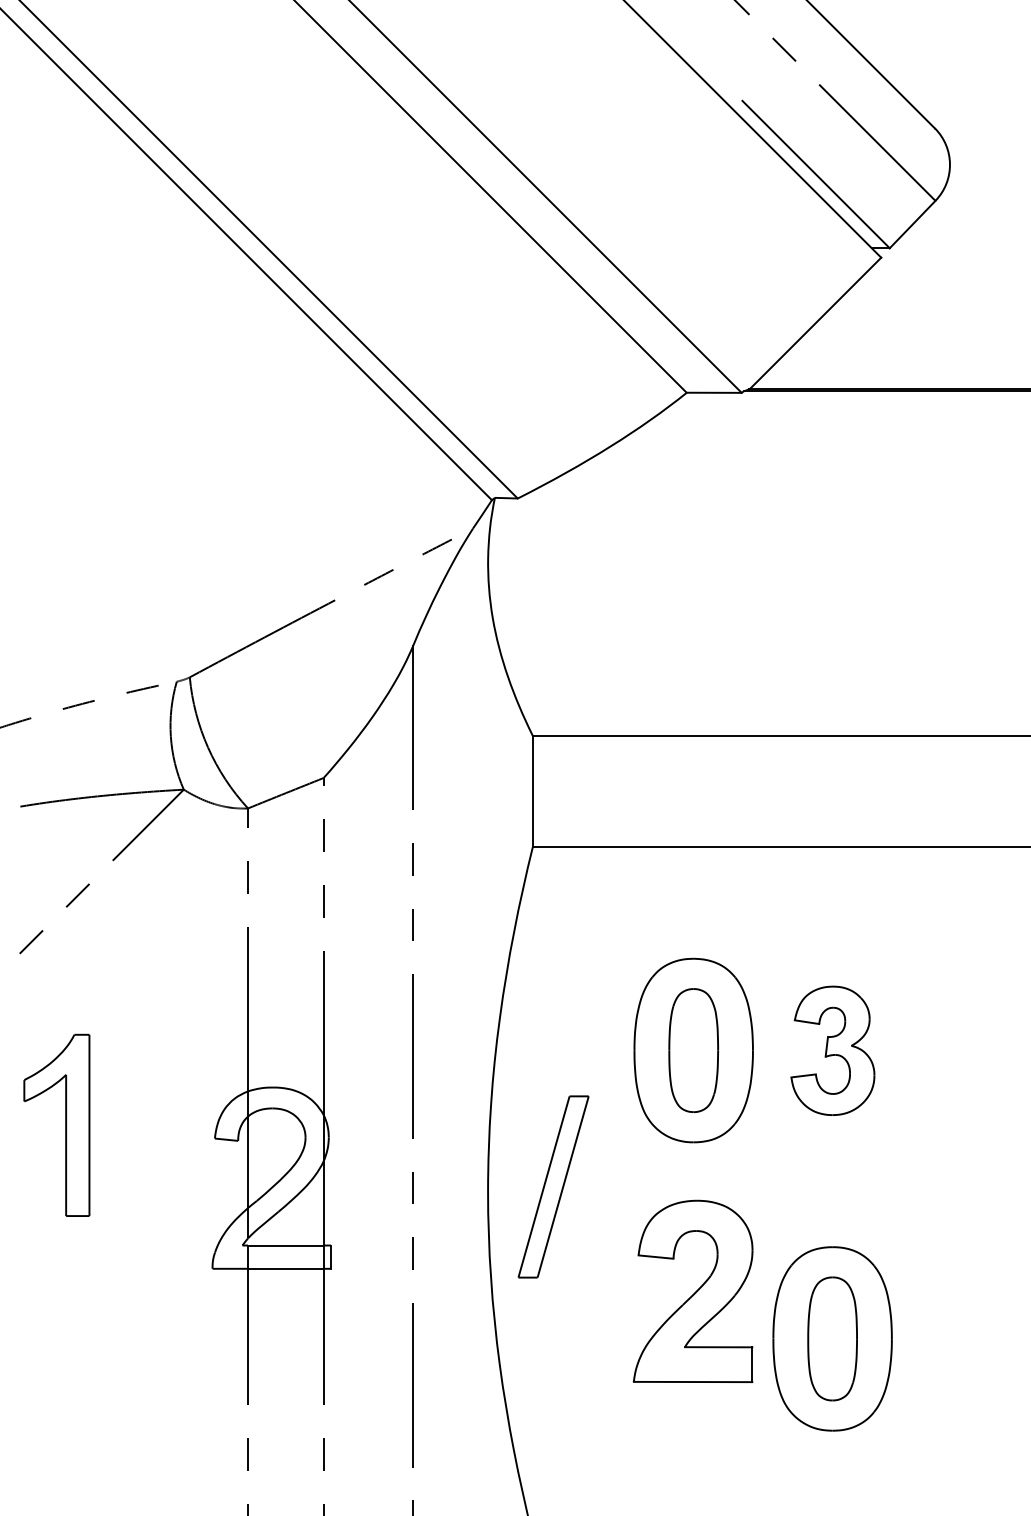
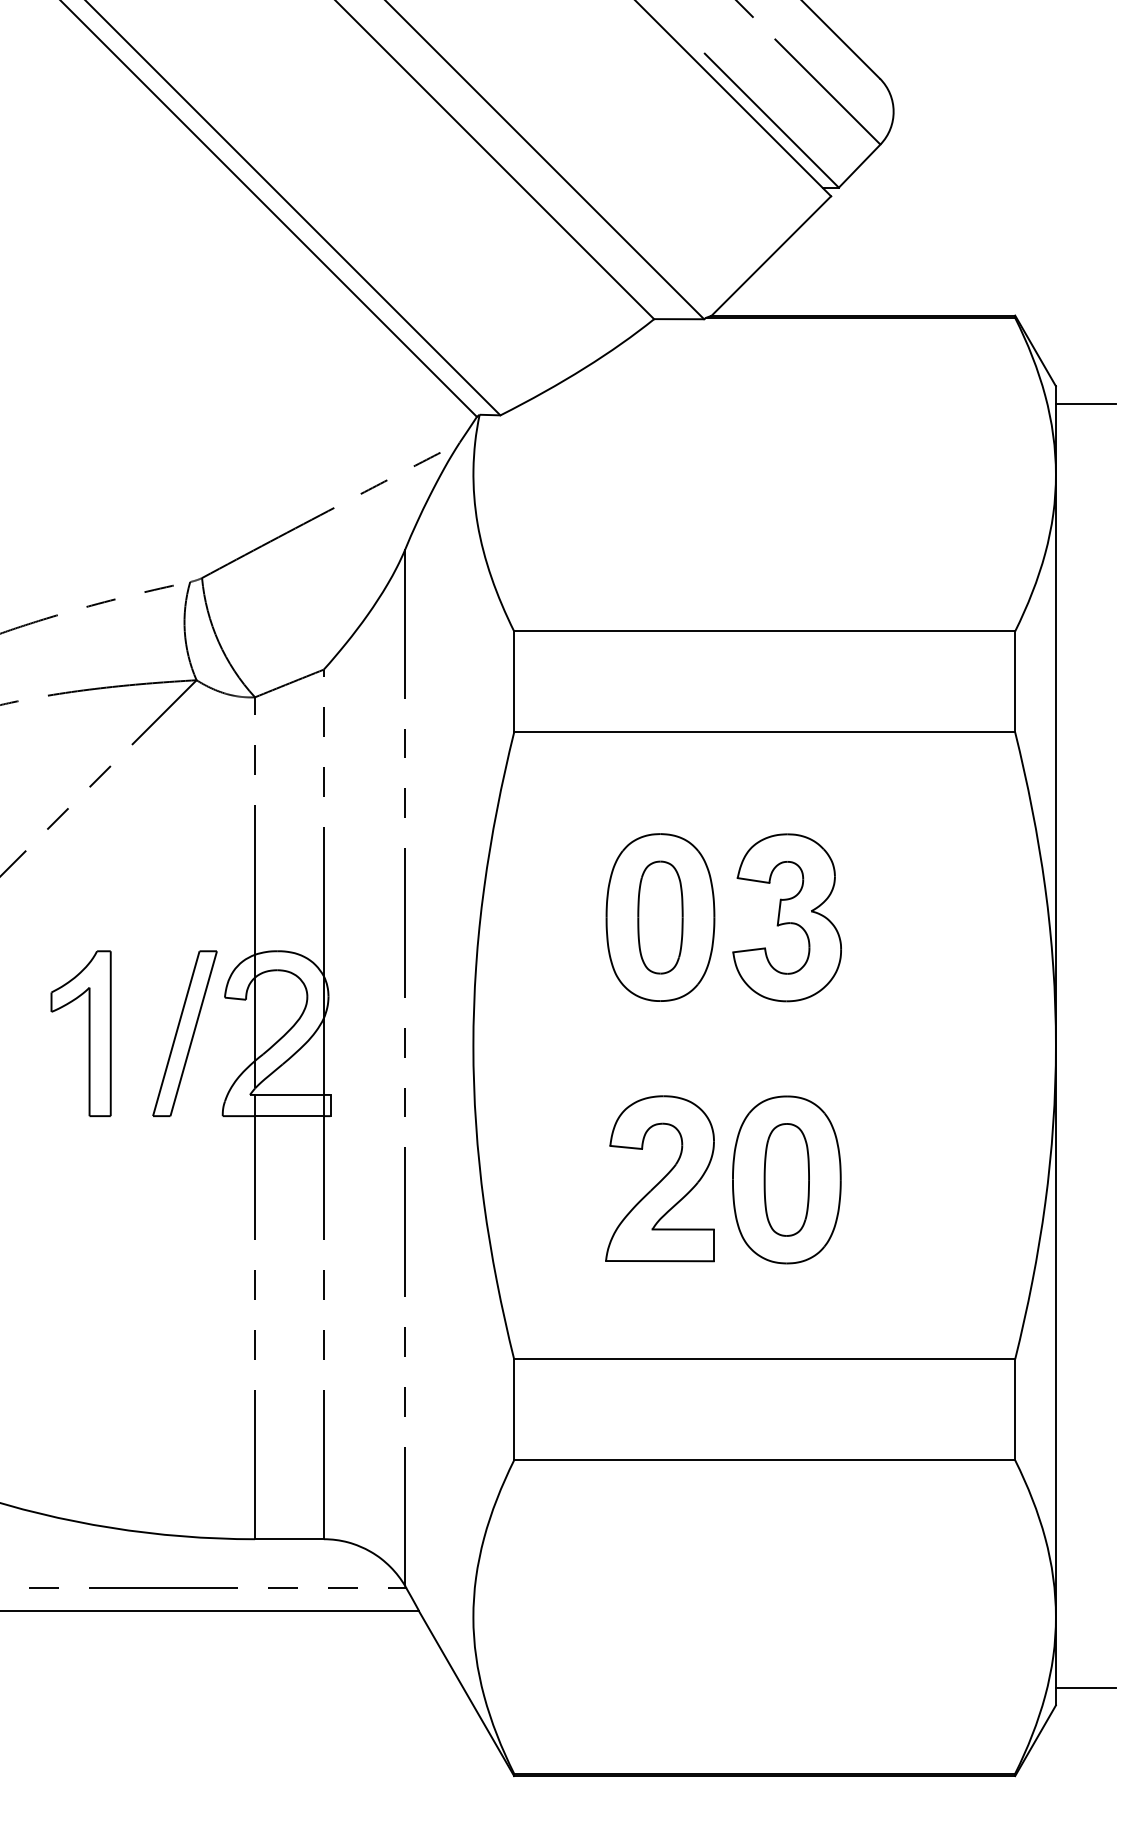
part: (832, 1050) -> (786, 917), size x1.43
part: (64, 1125) -> (88, 1033), moved
part: (553, 1186) -> (184, 1033), moved
part: (692, 1291) -> (659, 1178), moved

